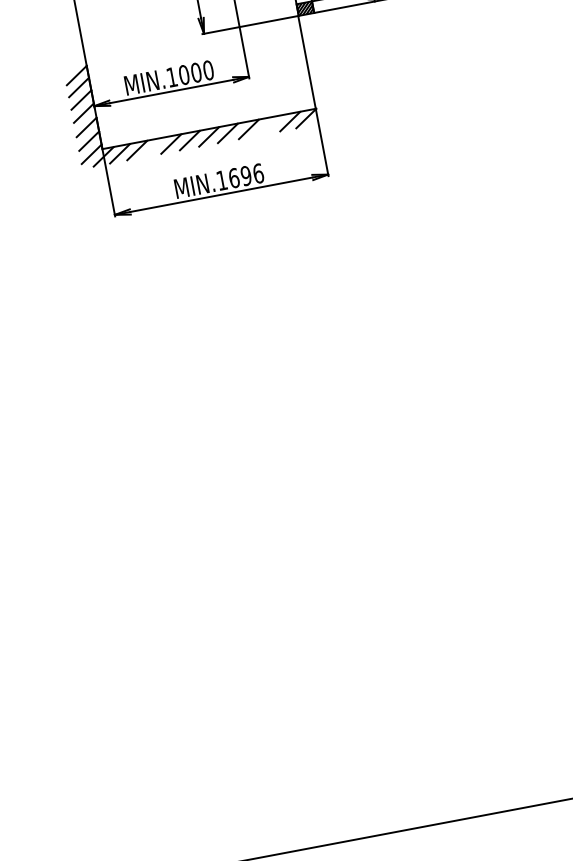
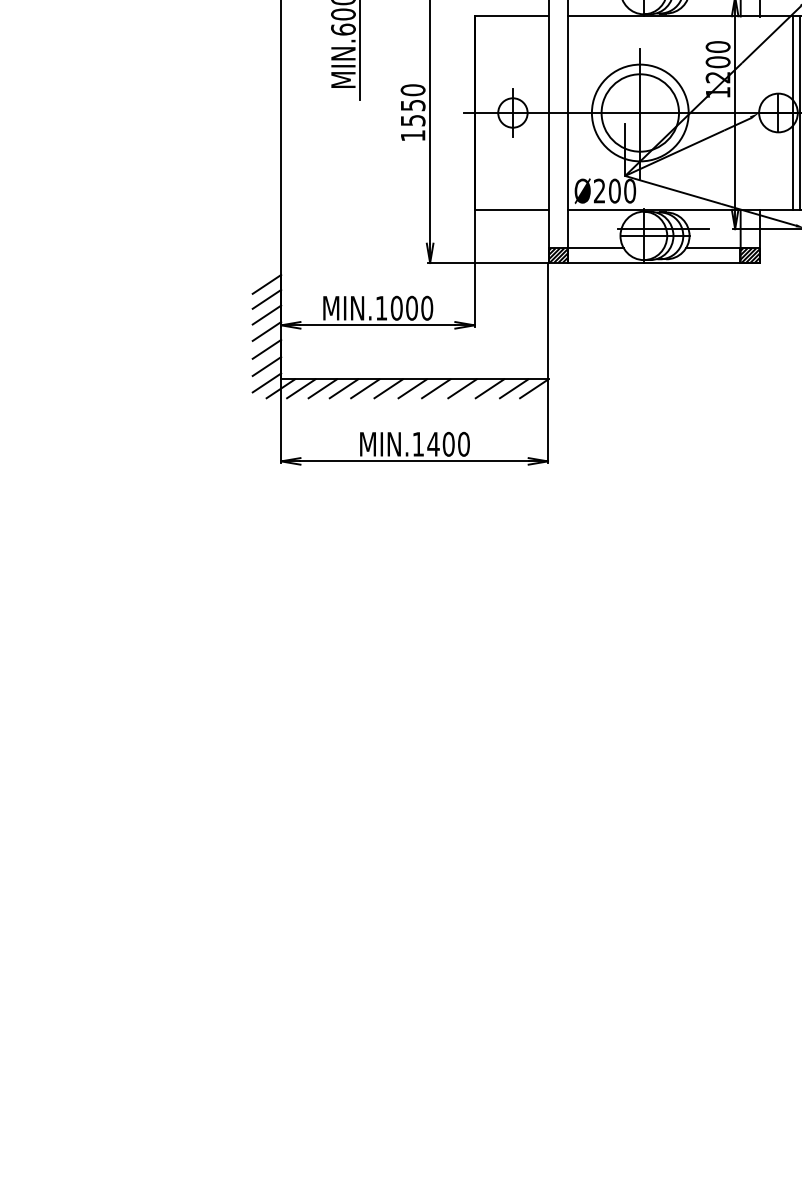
line: (270, 125) -> (489, 388), added
line: (153, 147) -> (343, 388), added
text: (245, 175) -> (448, 443), MIN.1696 -> MIN.1400

